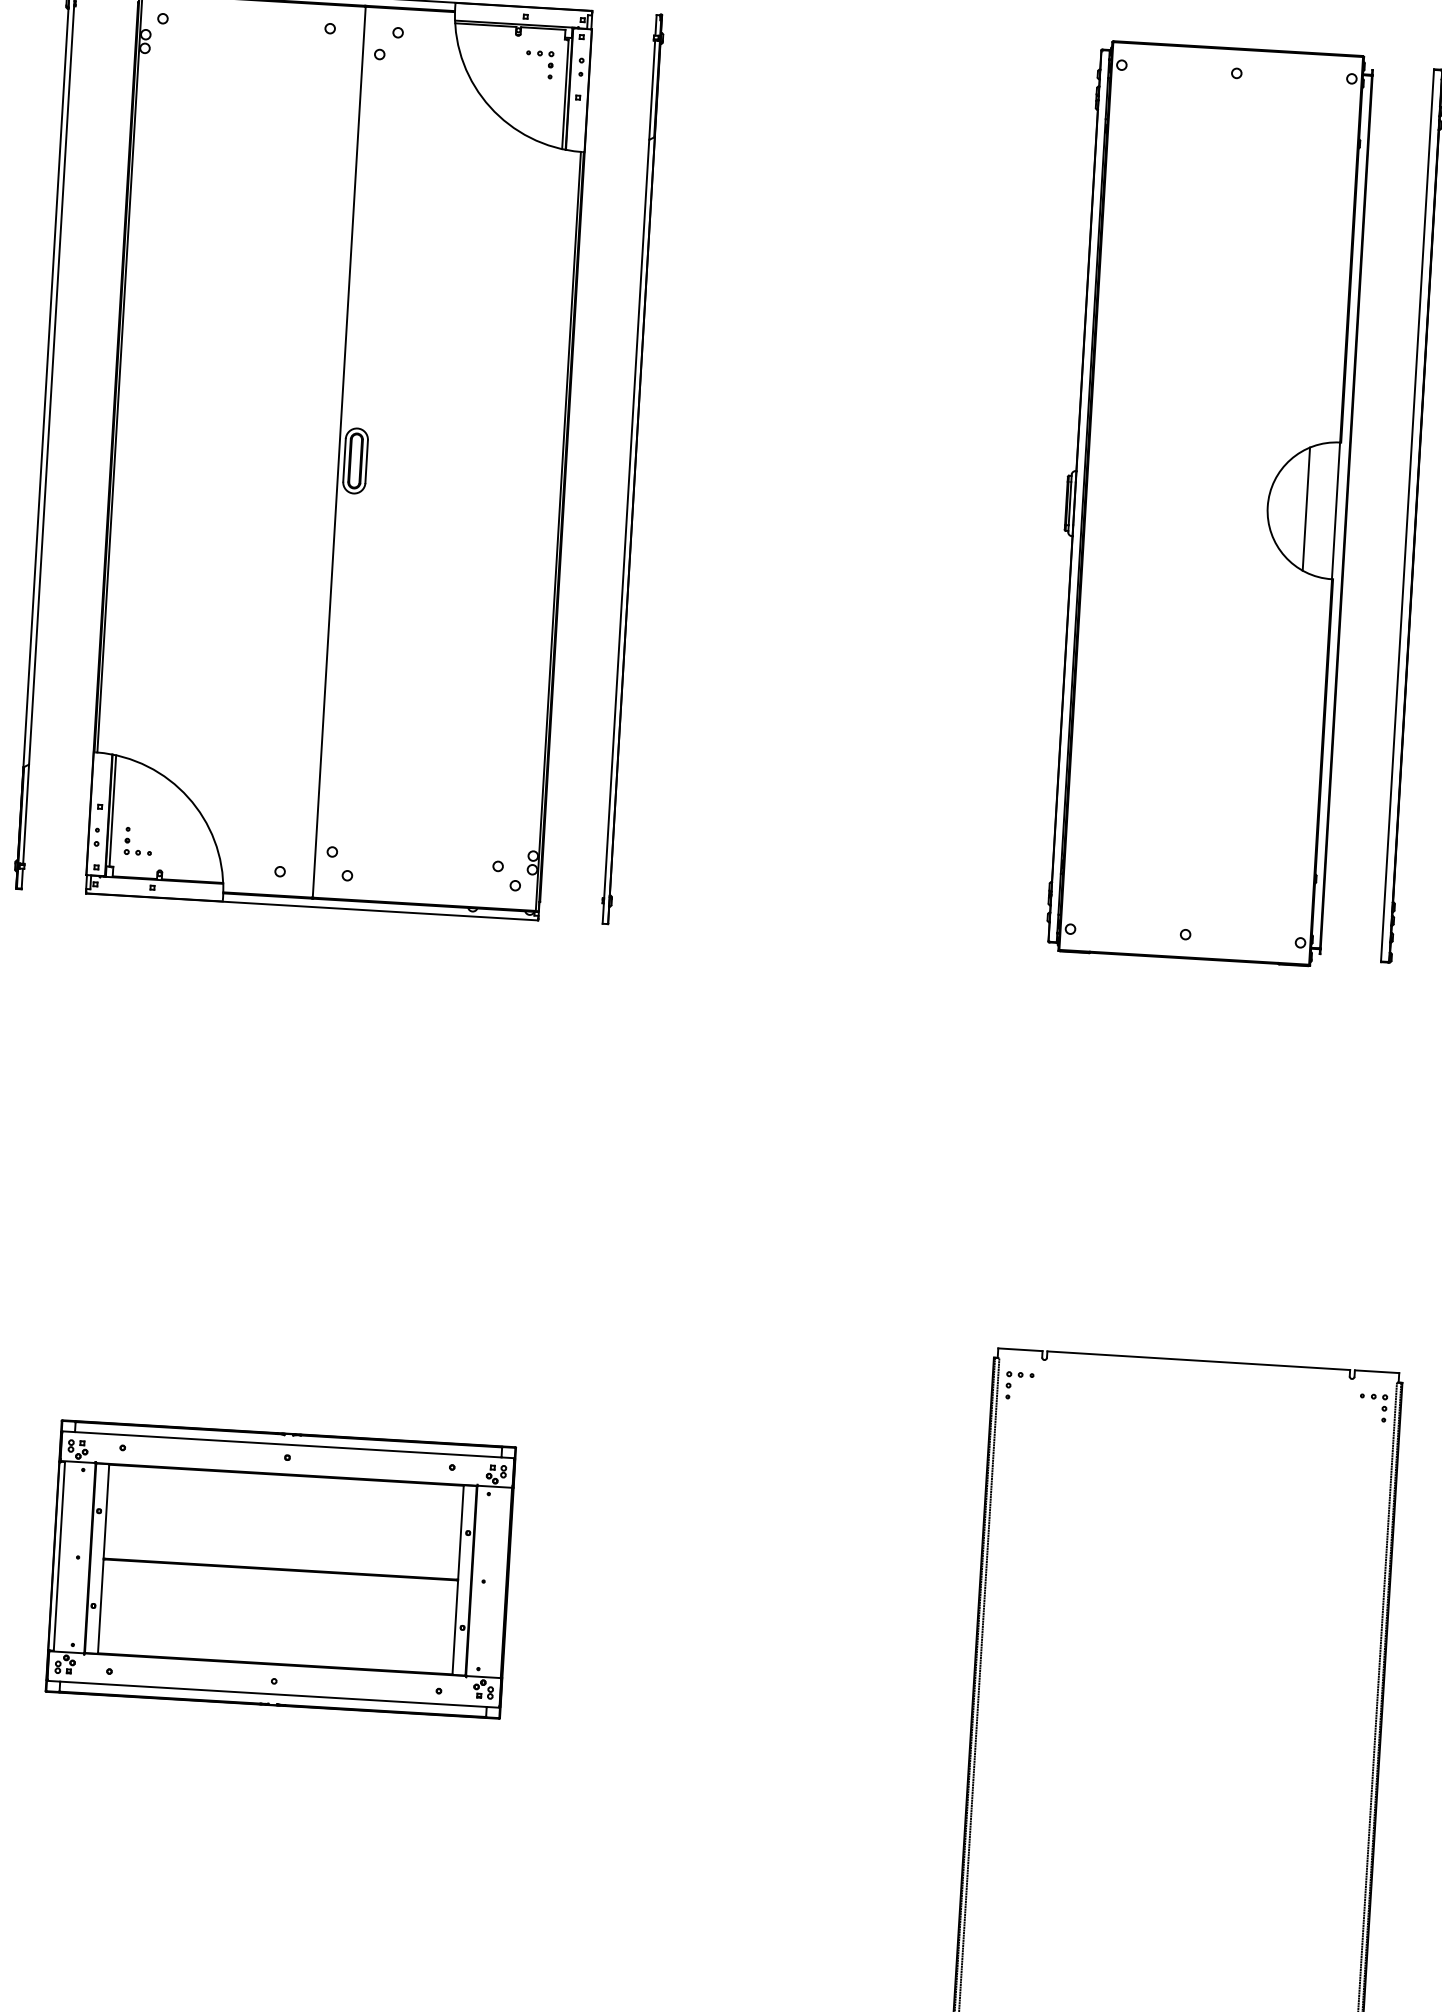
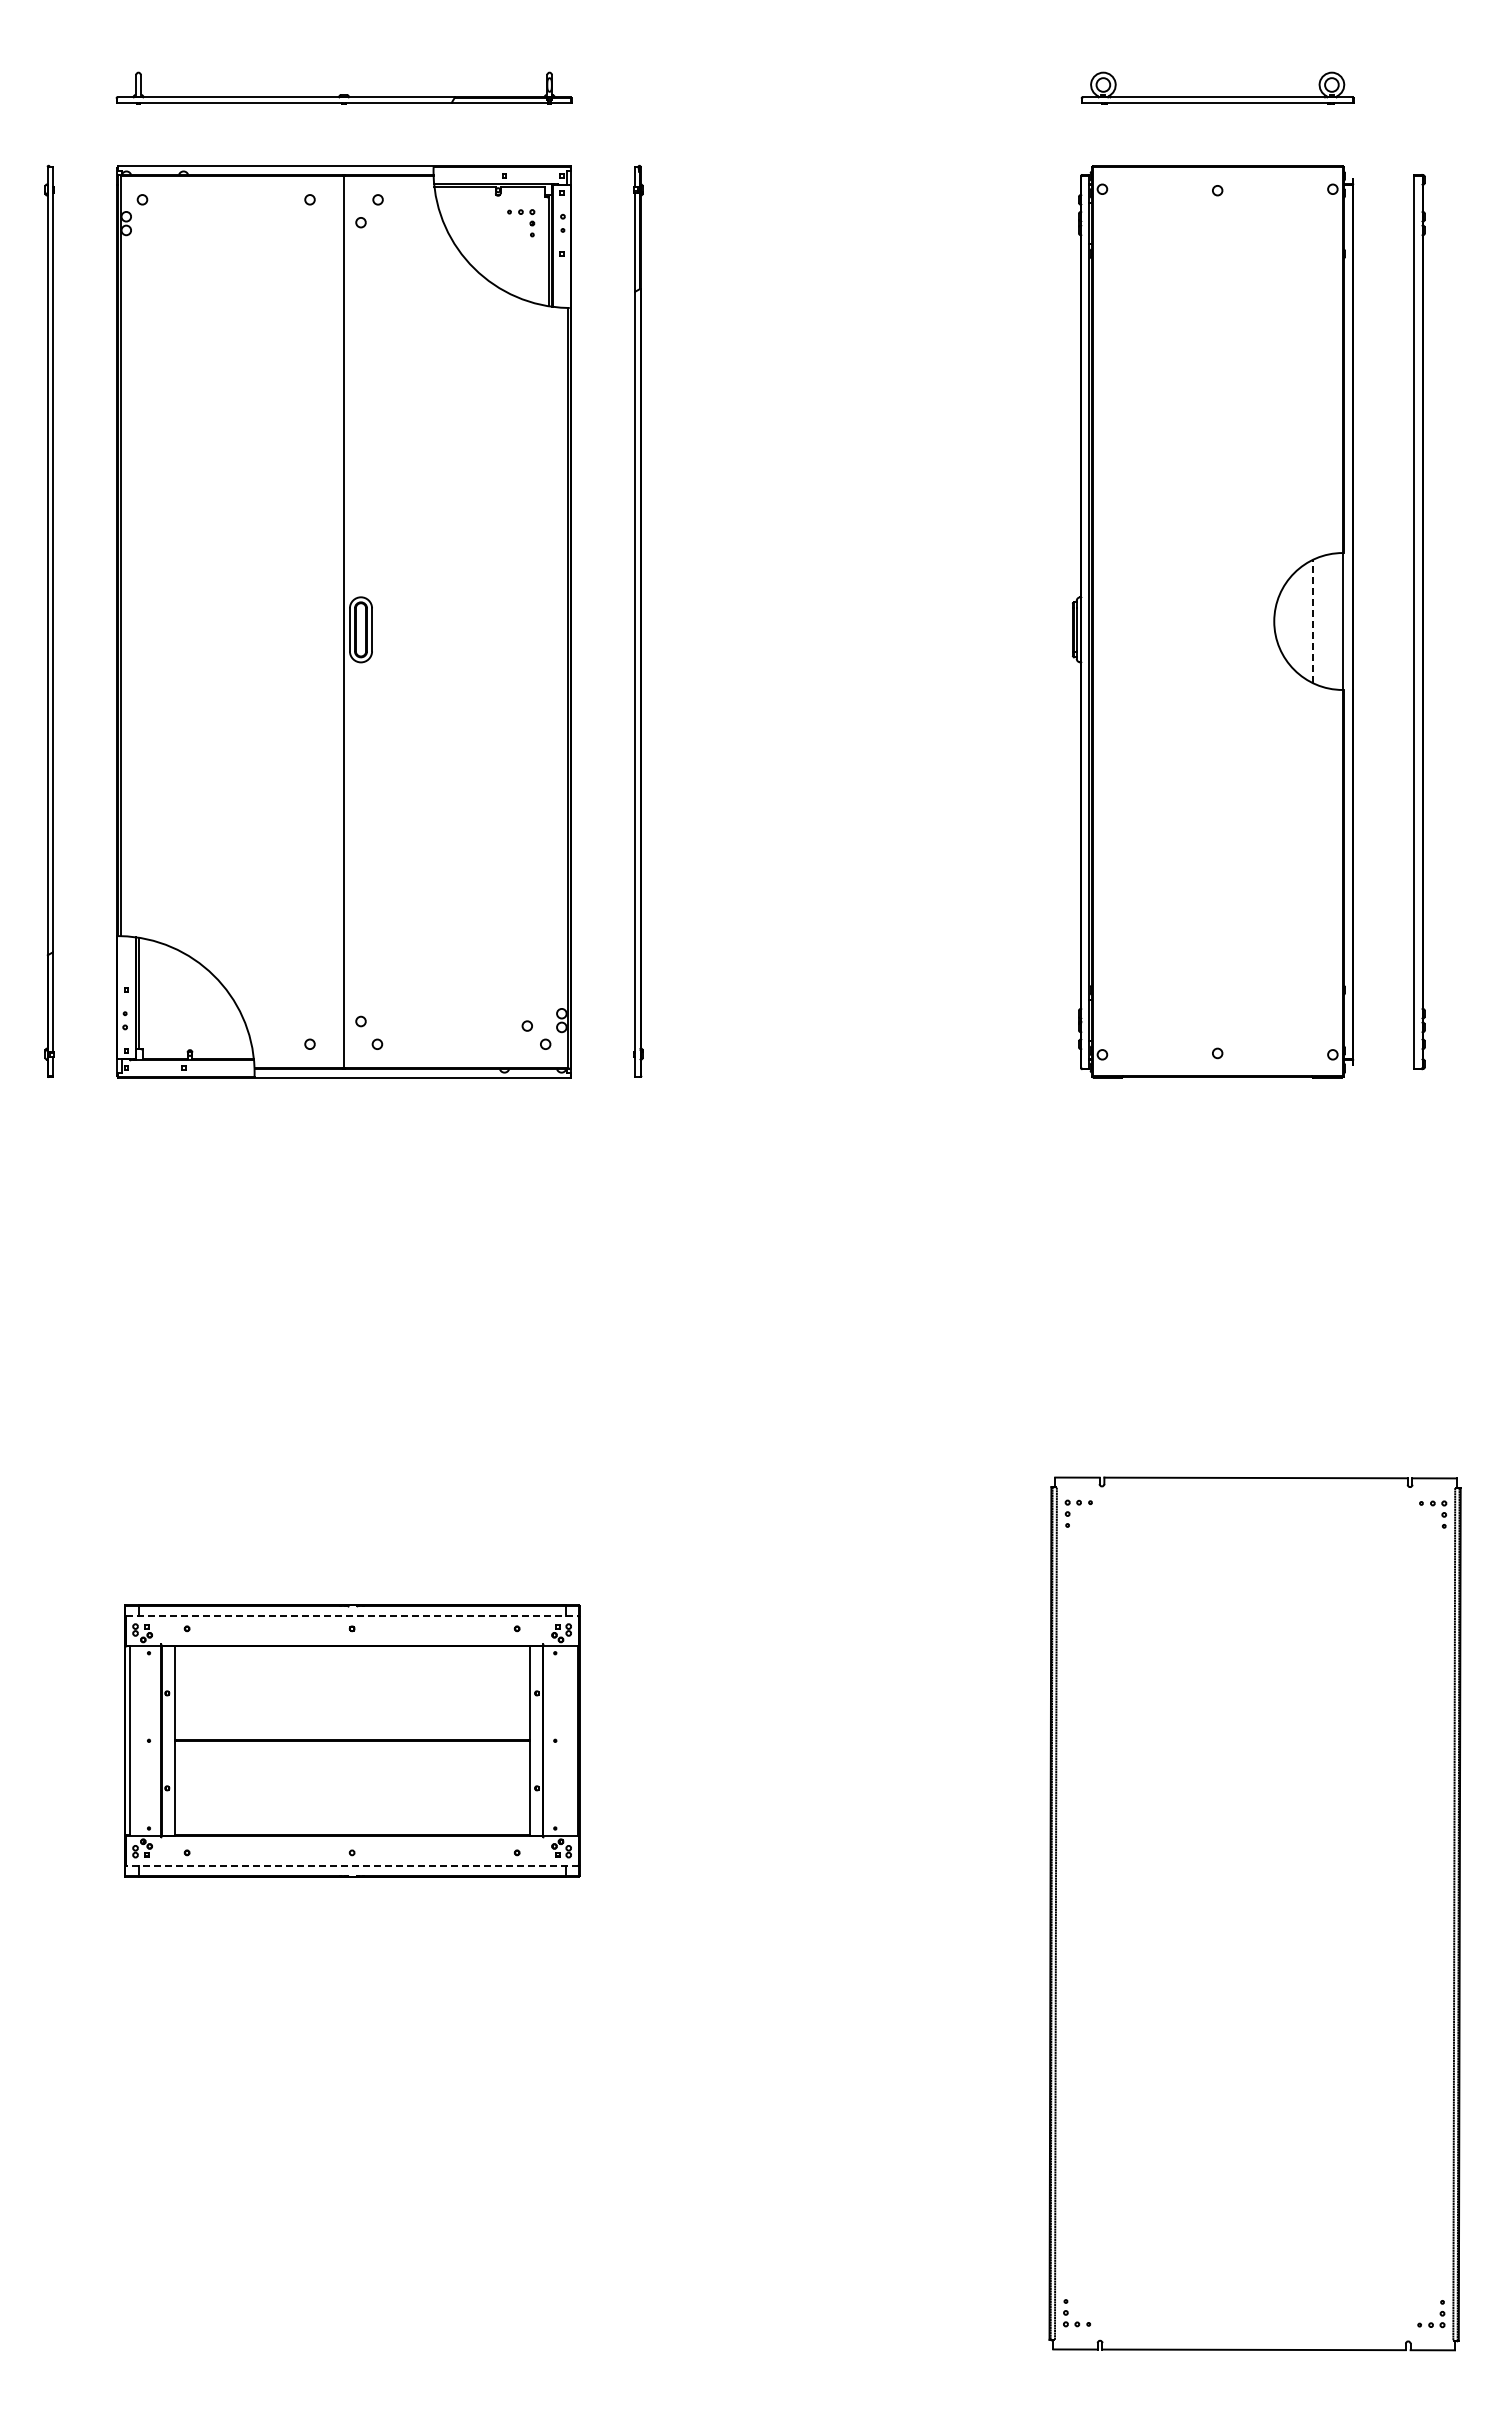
line: (1305, 509) -> (1312, 621), solid -> dashed
part: (130, 840) -> (158, 1022), removed
line: (288, 1444) -> (352, 1615), solid -> dashed
line: (272, 1693) -> (351, 1865), solid -> dashed

